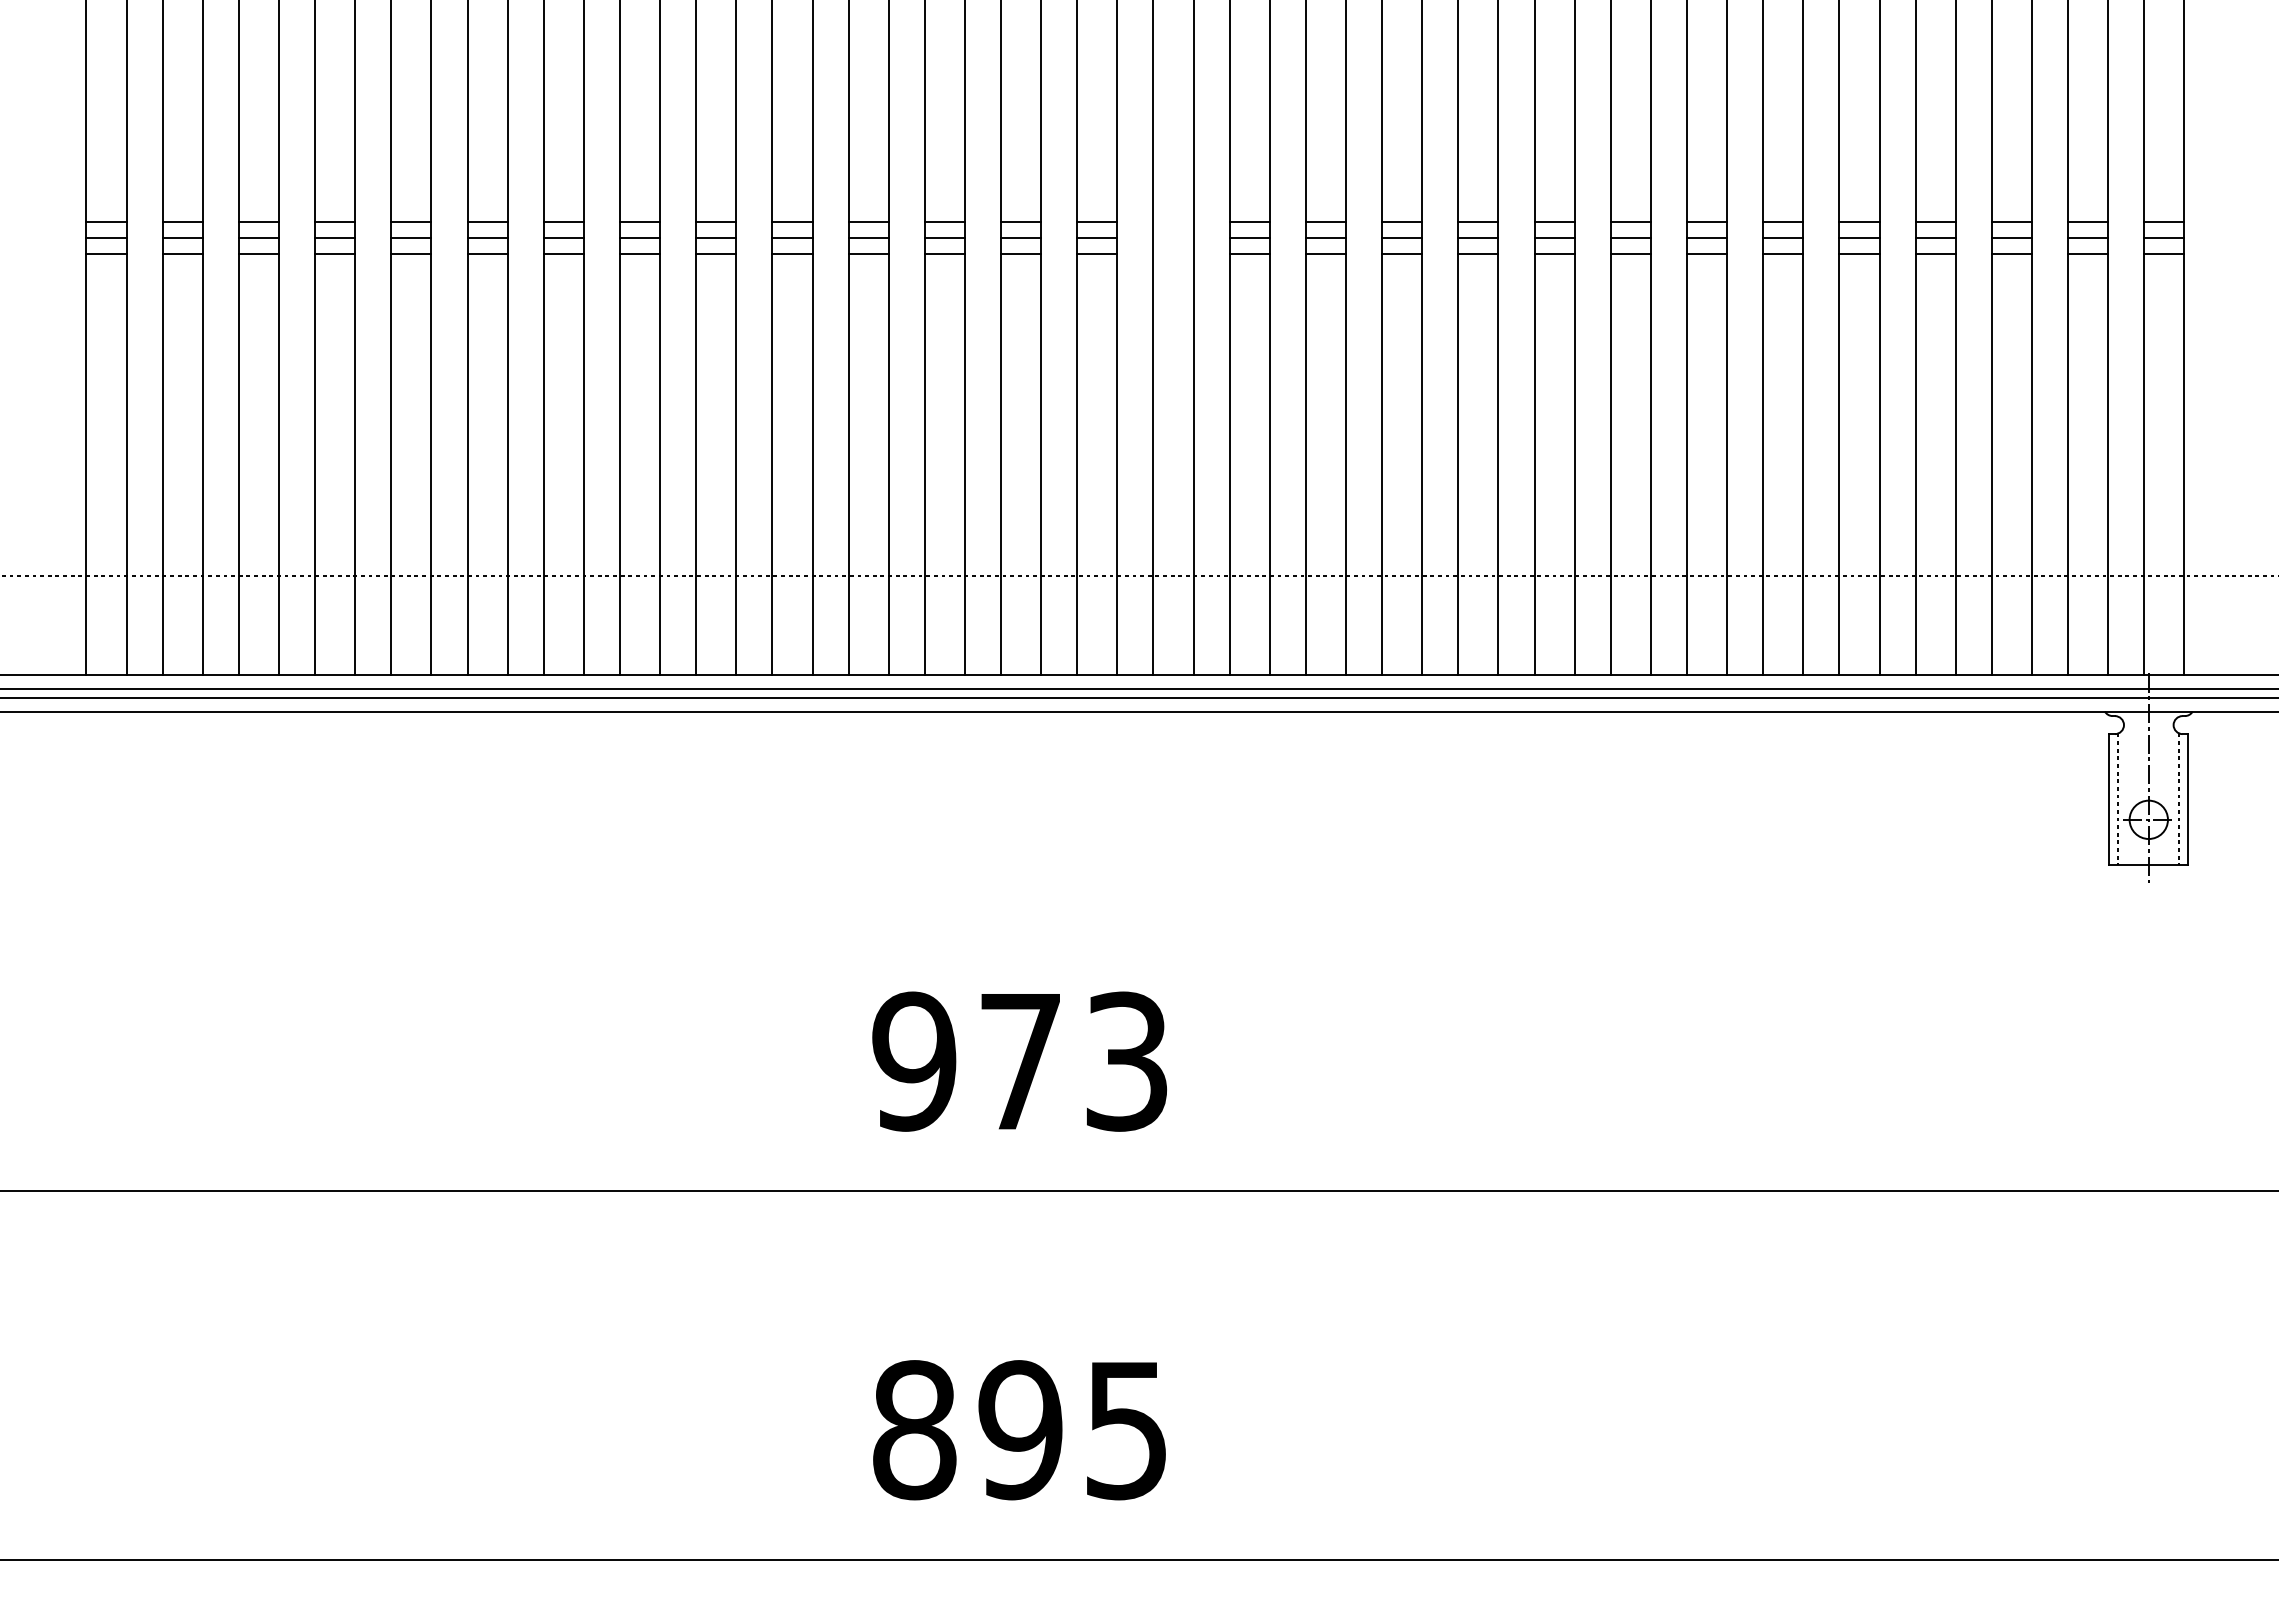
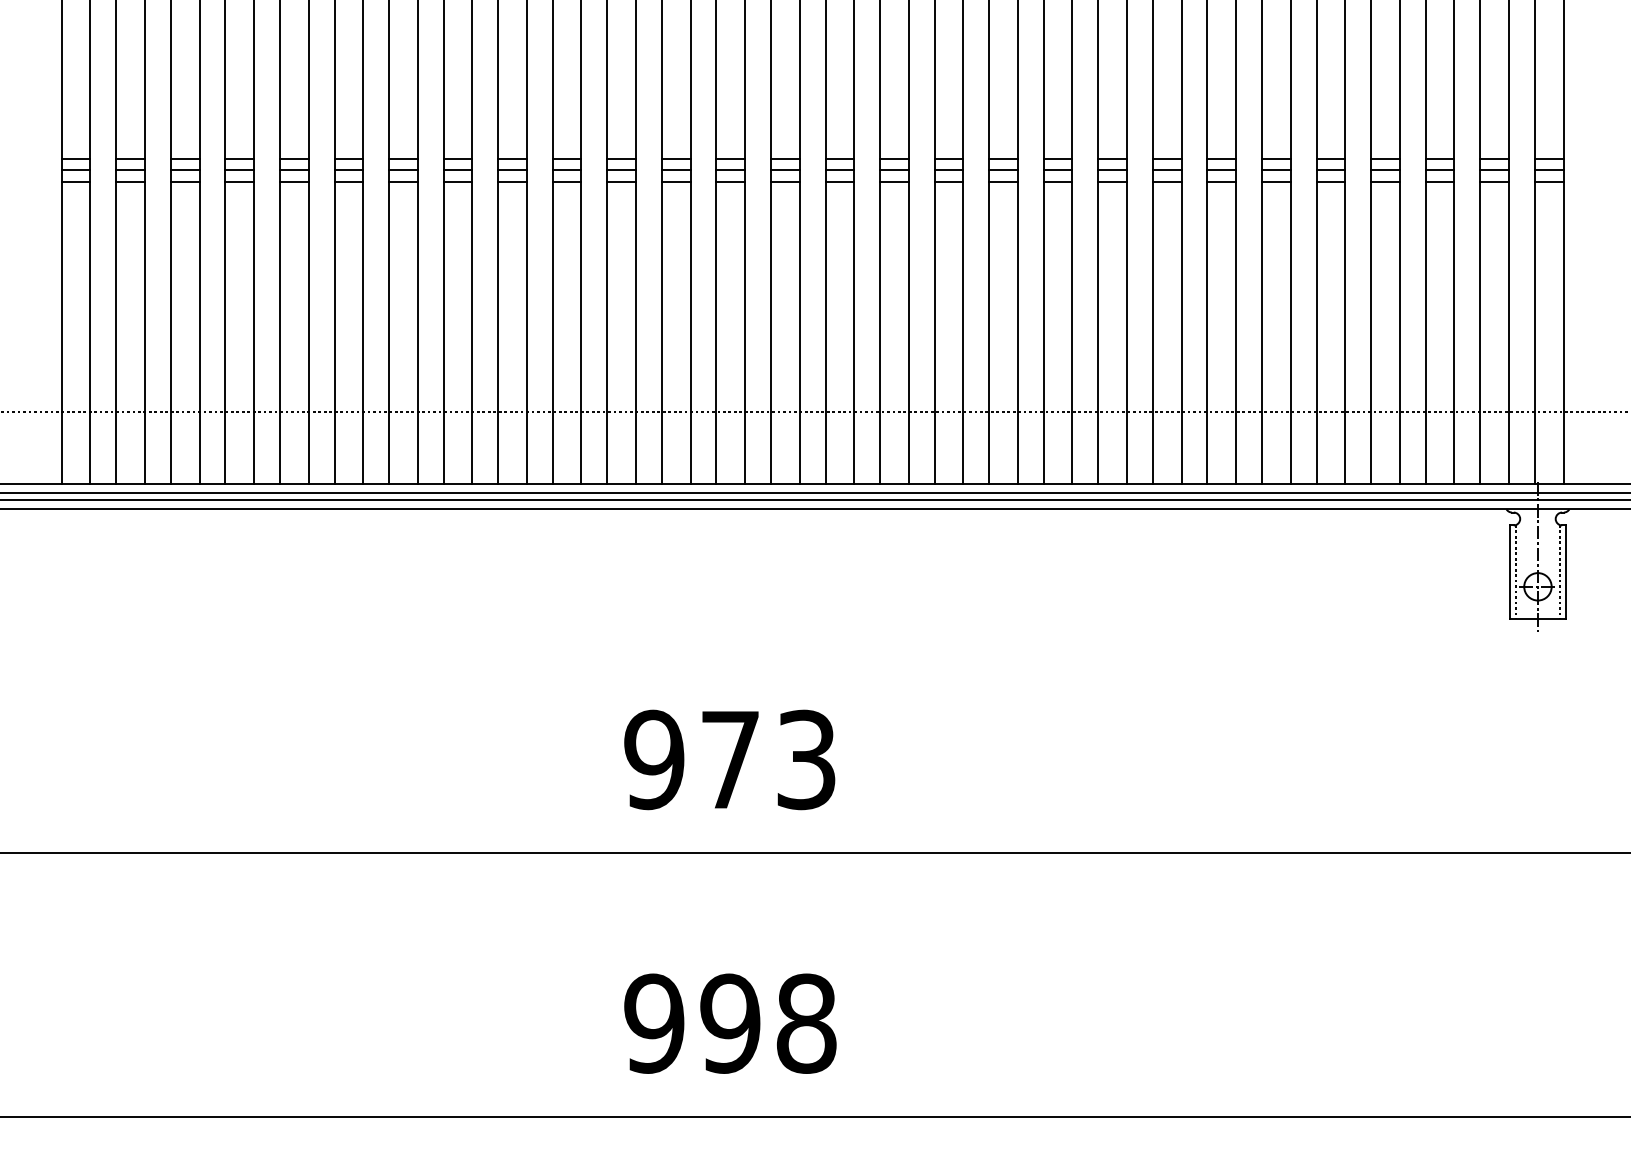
line: (1173, 222) -> (839, 159), added
line: (1173, 237) -> (839, 169), added
line: (1173, 253) -> (839, 181), added
text: (1020, 1430) -> (730, 1023), 895 -> 998

